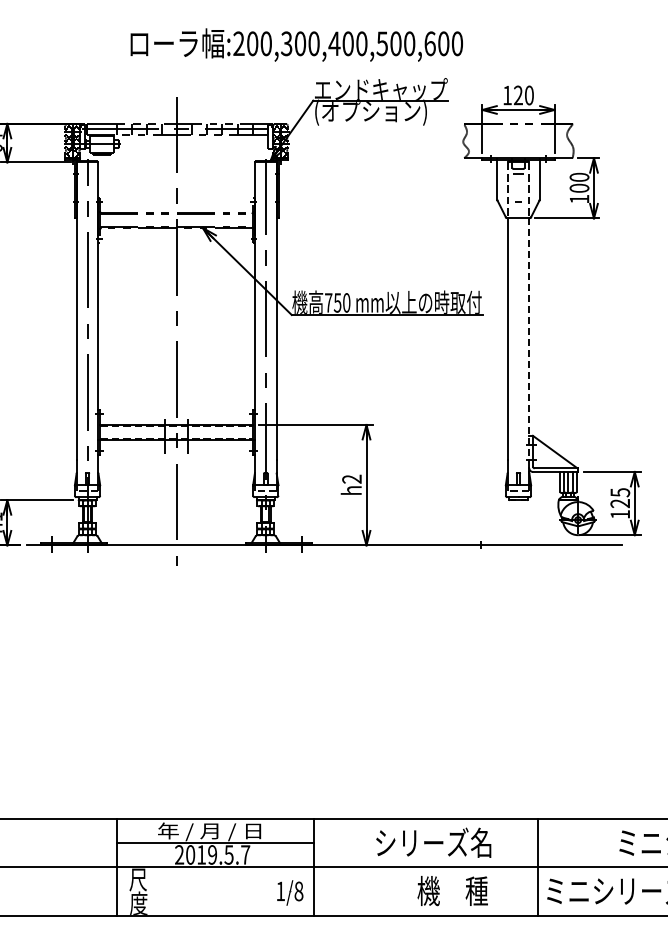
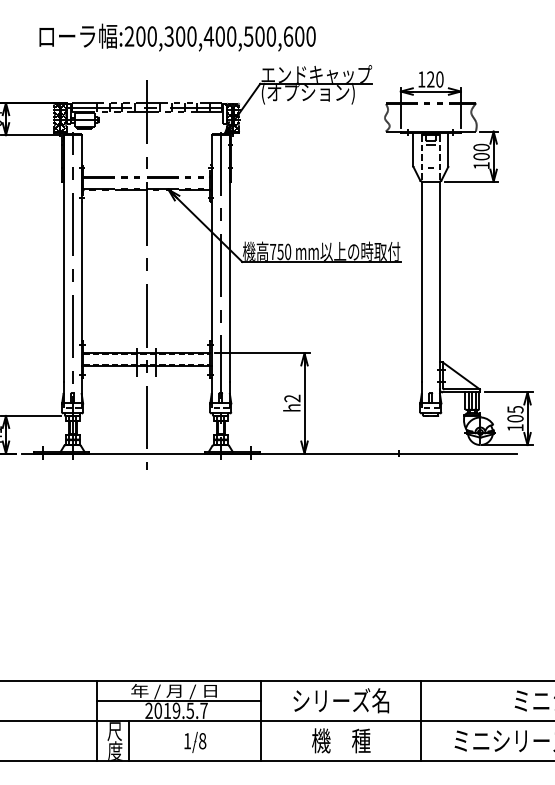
text: (296, 44) -> (177, 37), moved
line: (529, 339) -> (440, 282), dashed -> solid
text: (620, 503) -> (515, 418), 125 -> 105
text: (433, 842) -> (341, 700), moved
line: (538, 867) -> (421, 721), moved
line: (155, 891) -> (129, 741), added
text: (452, 891) -> (341, 741), moved
part: (290, 892) -> (195, 742), moved

